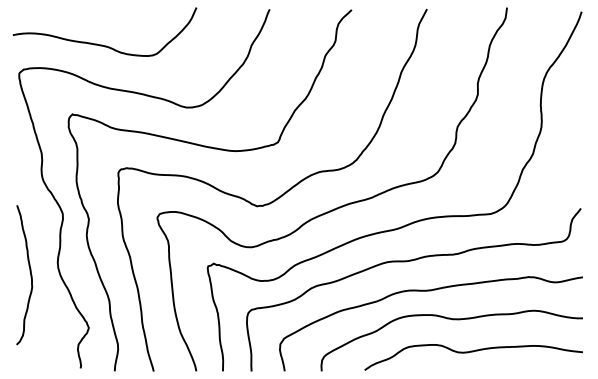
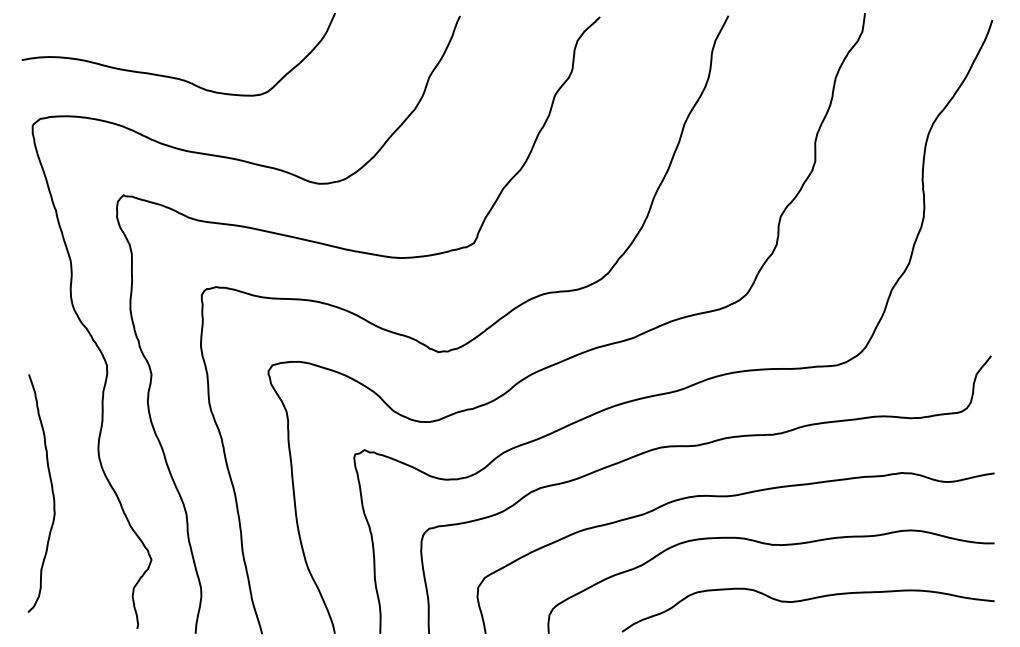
curve: (30, 275) -> (51, 494), moved

